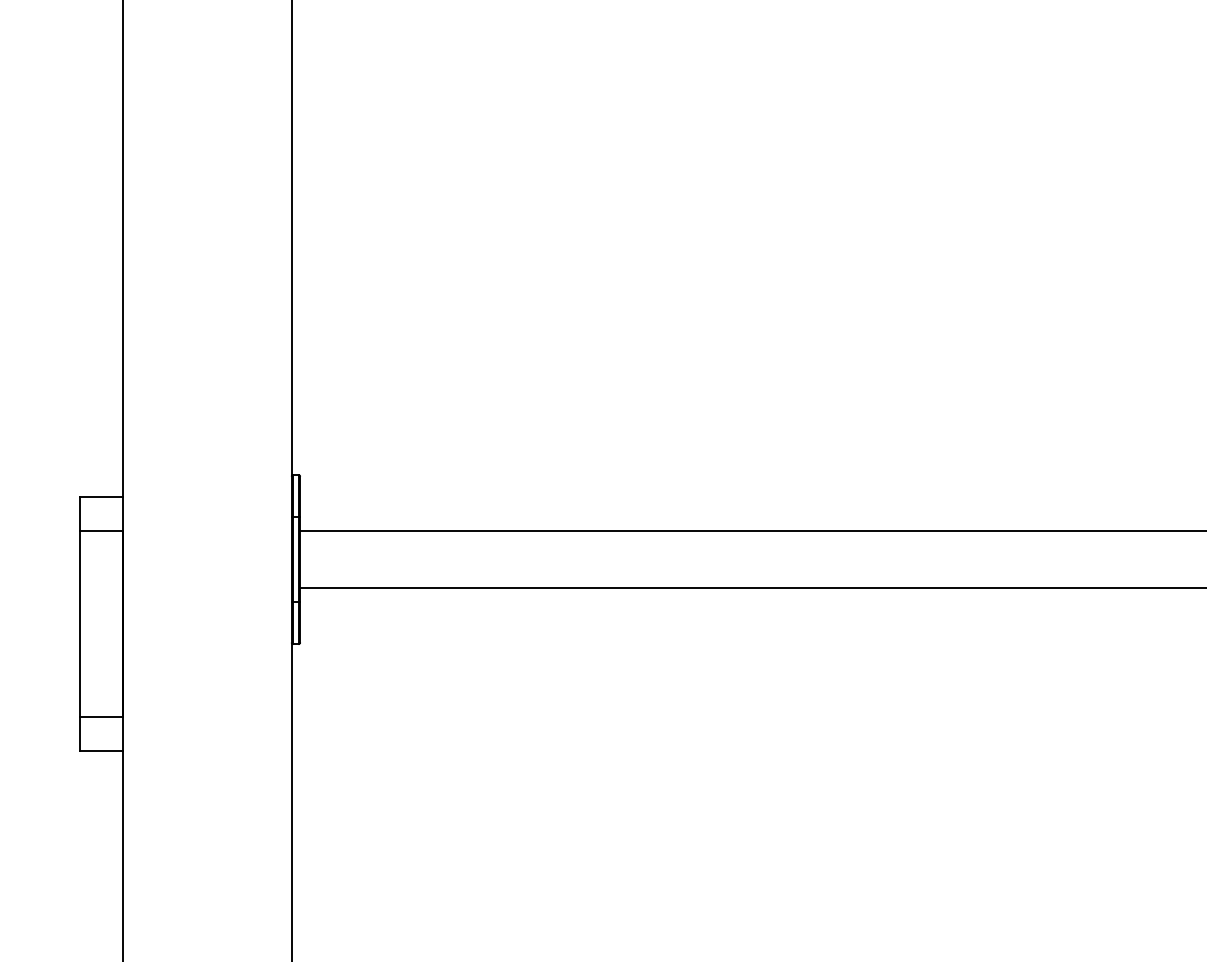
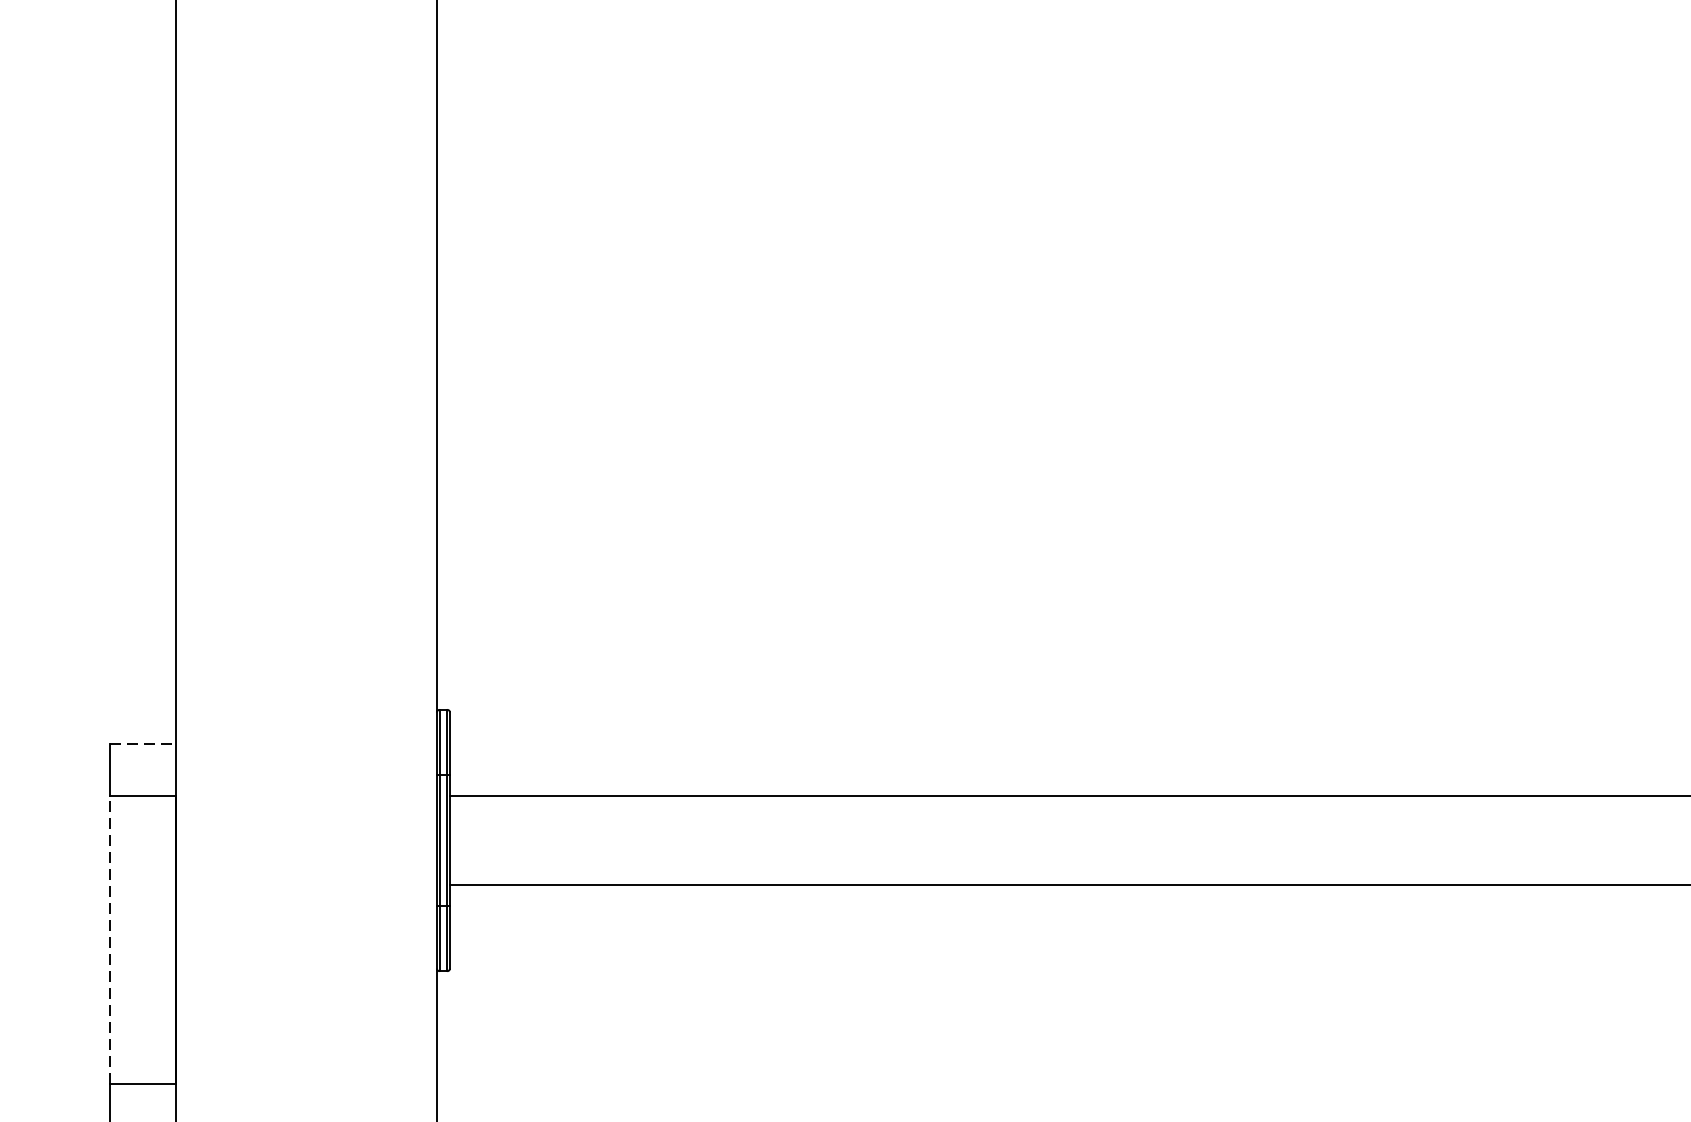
line: (101, 497) -> (143, 744), solid -> dashed
line: (80, 623) -> (110, 939), solid -> dashed

